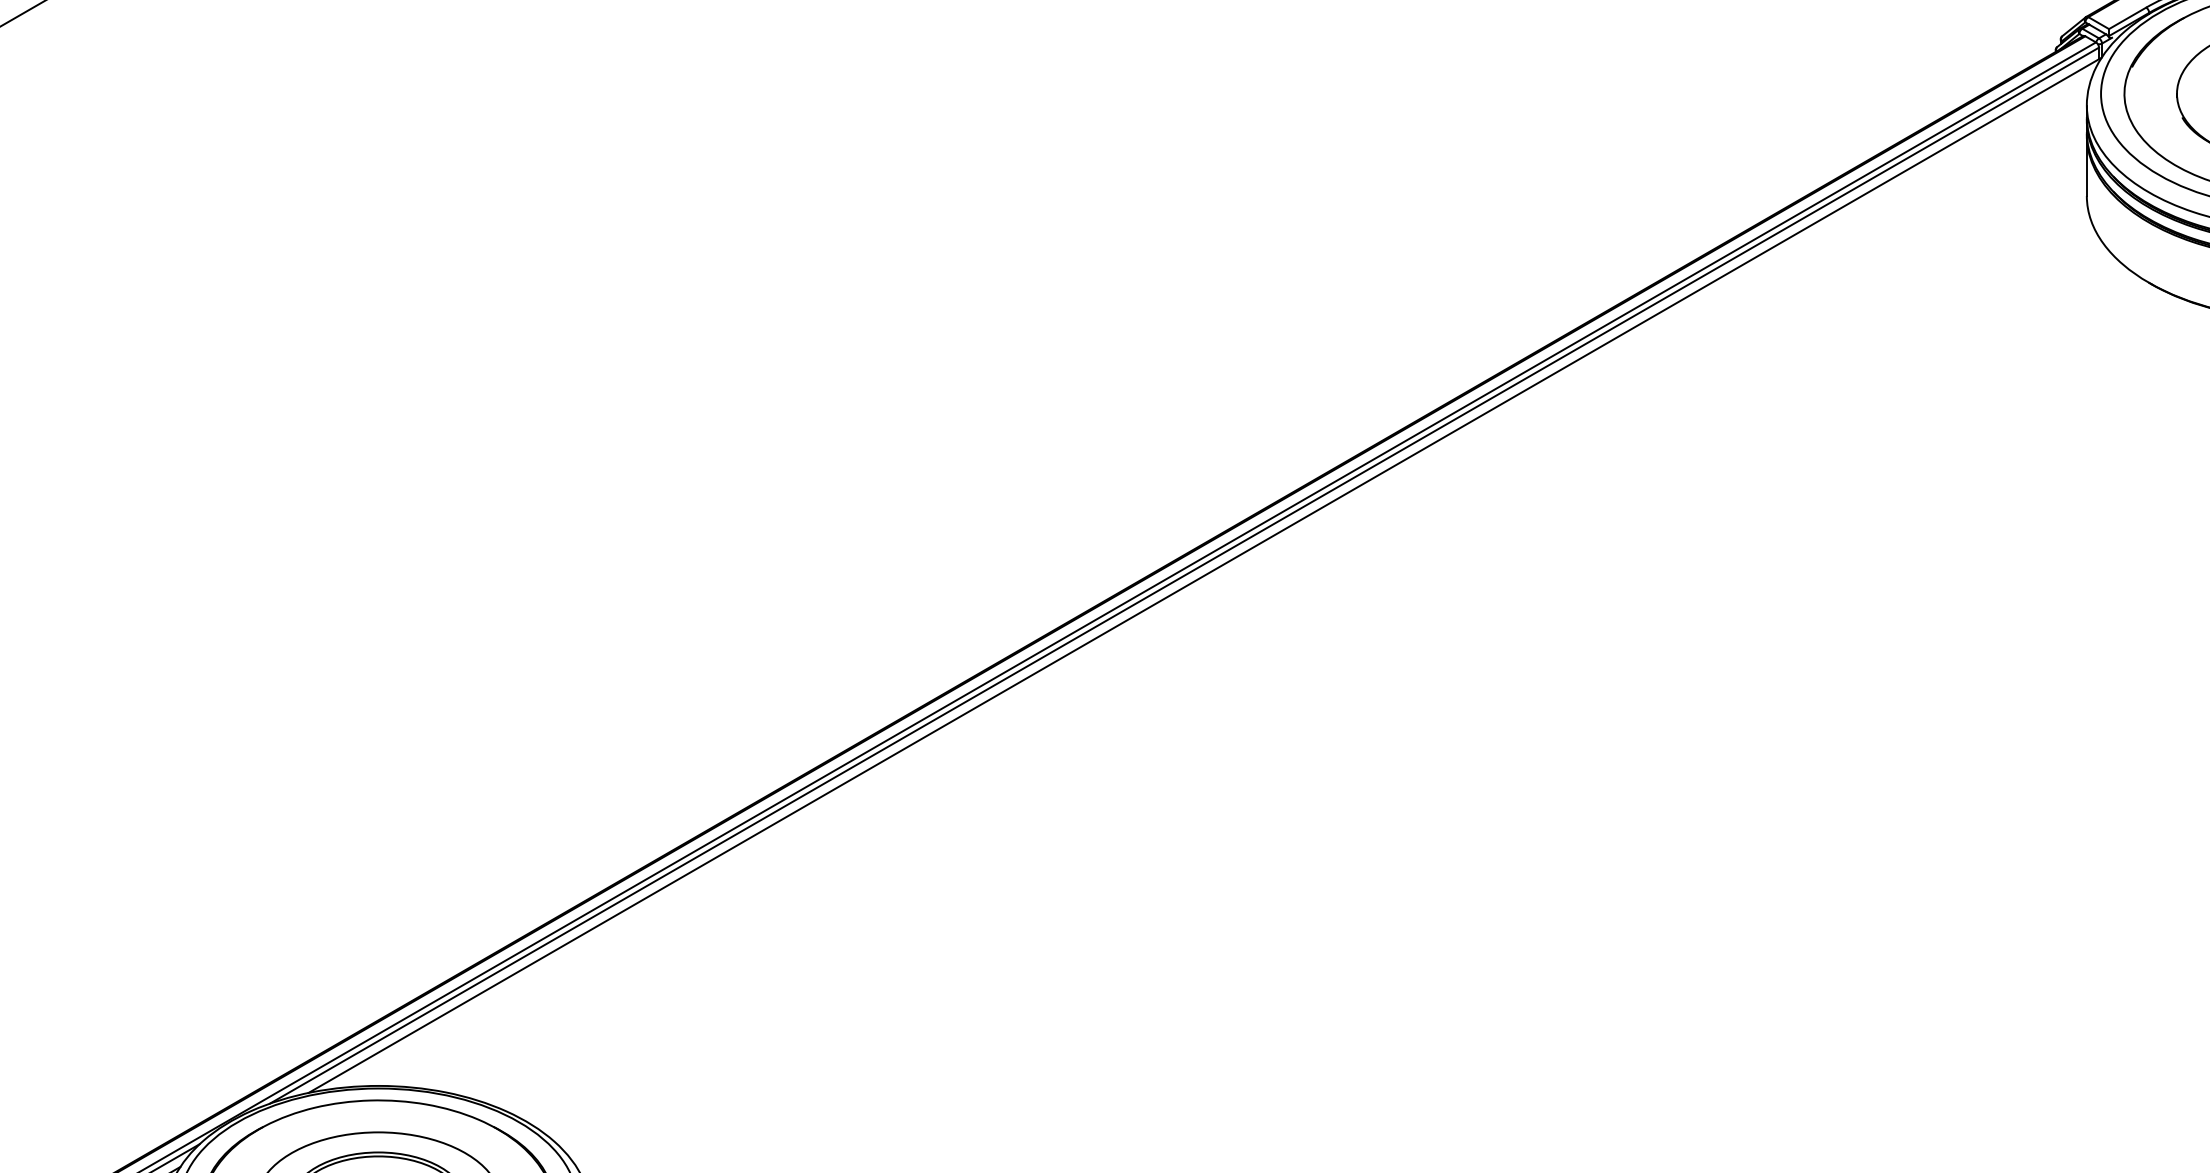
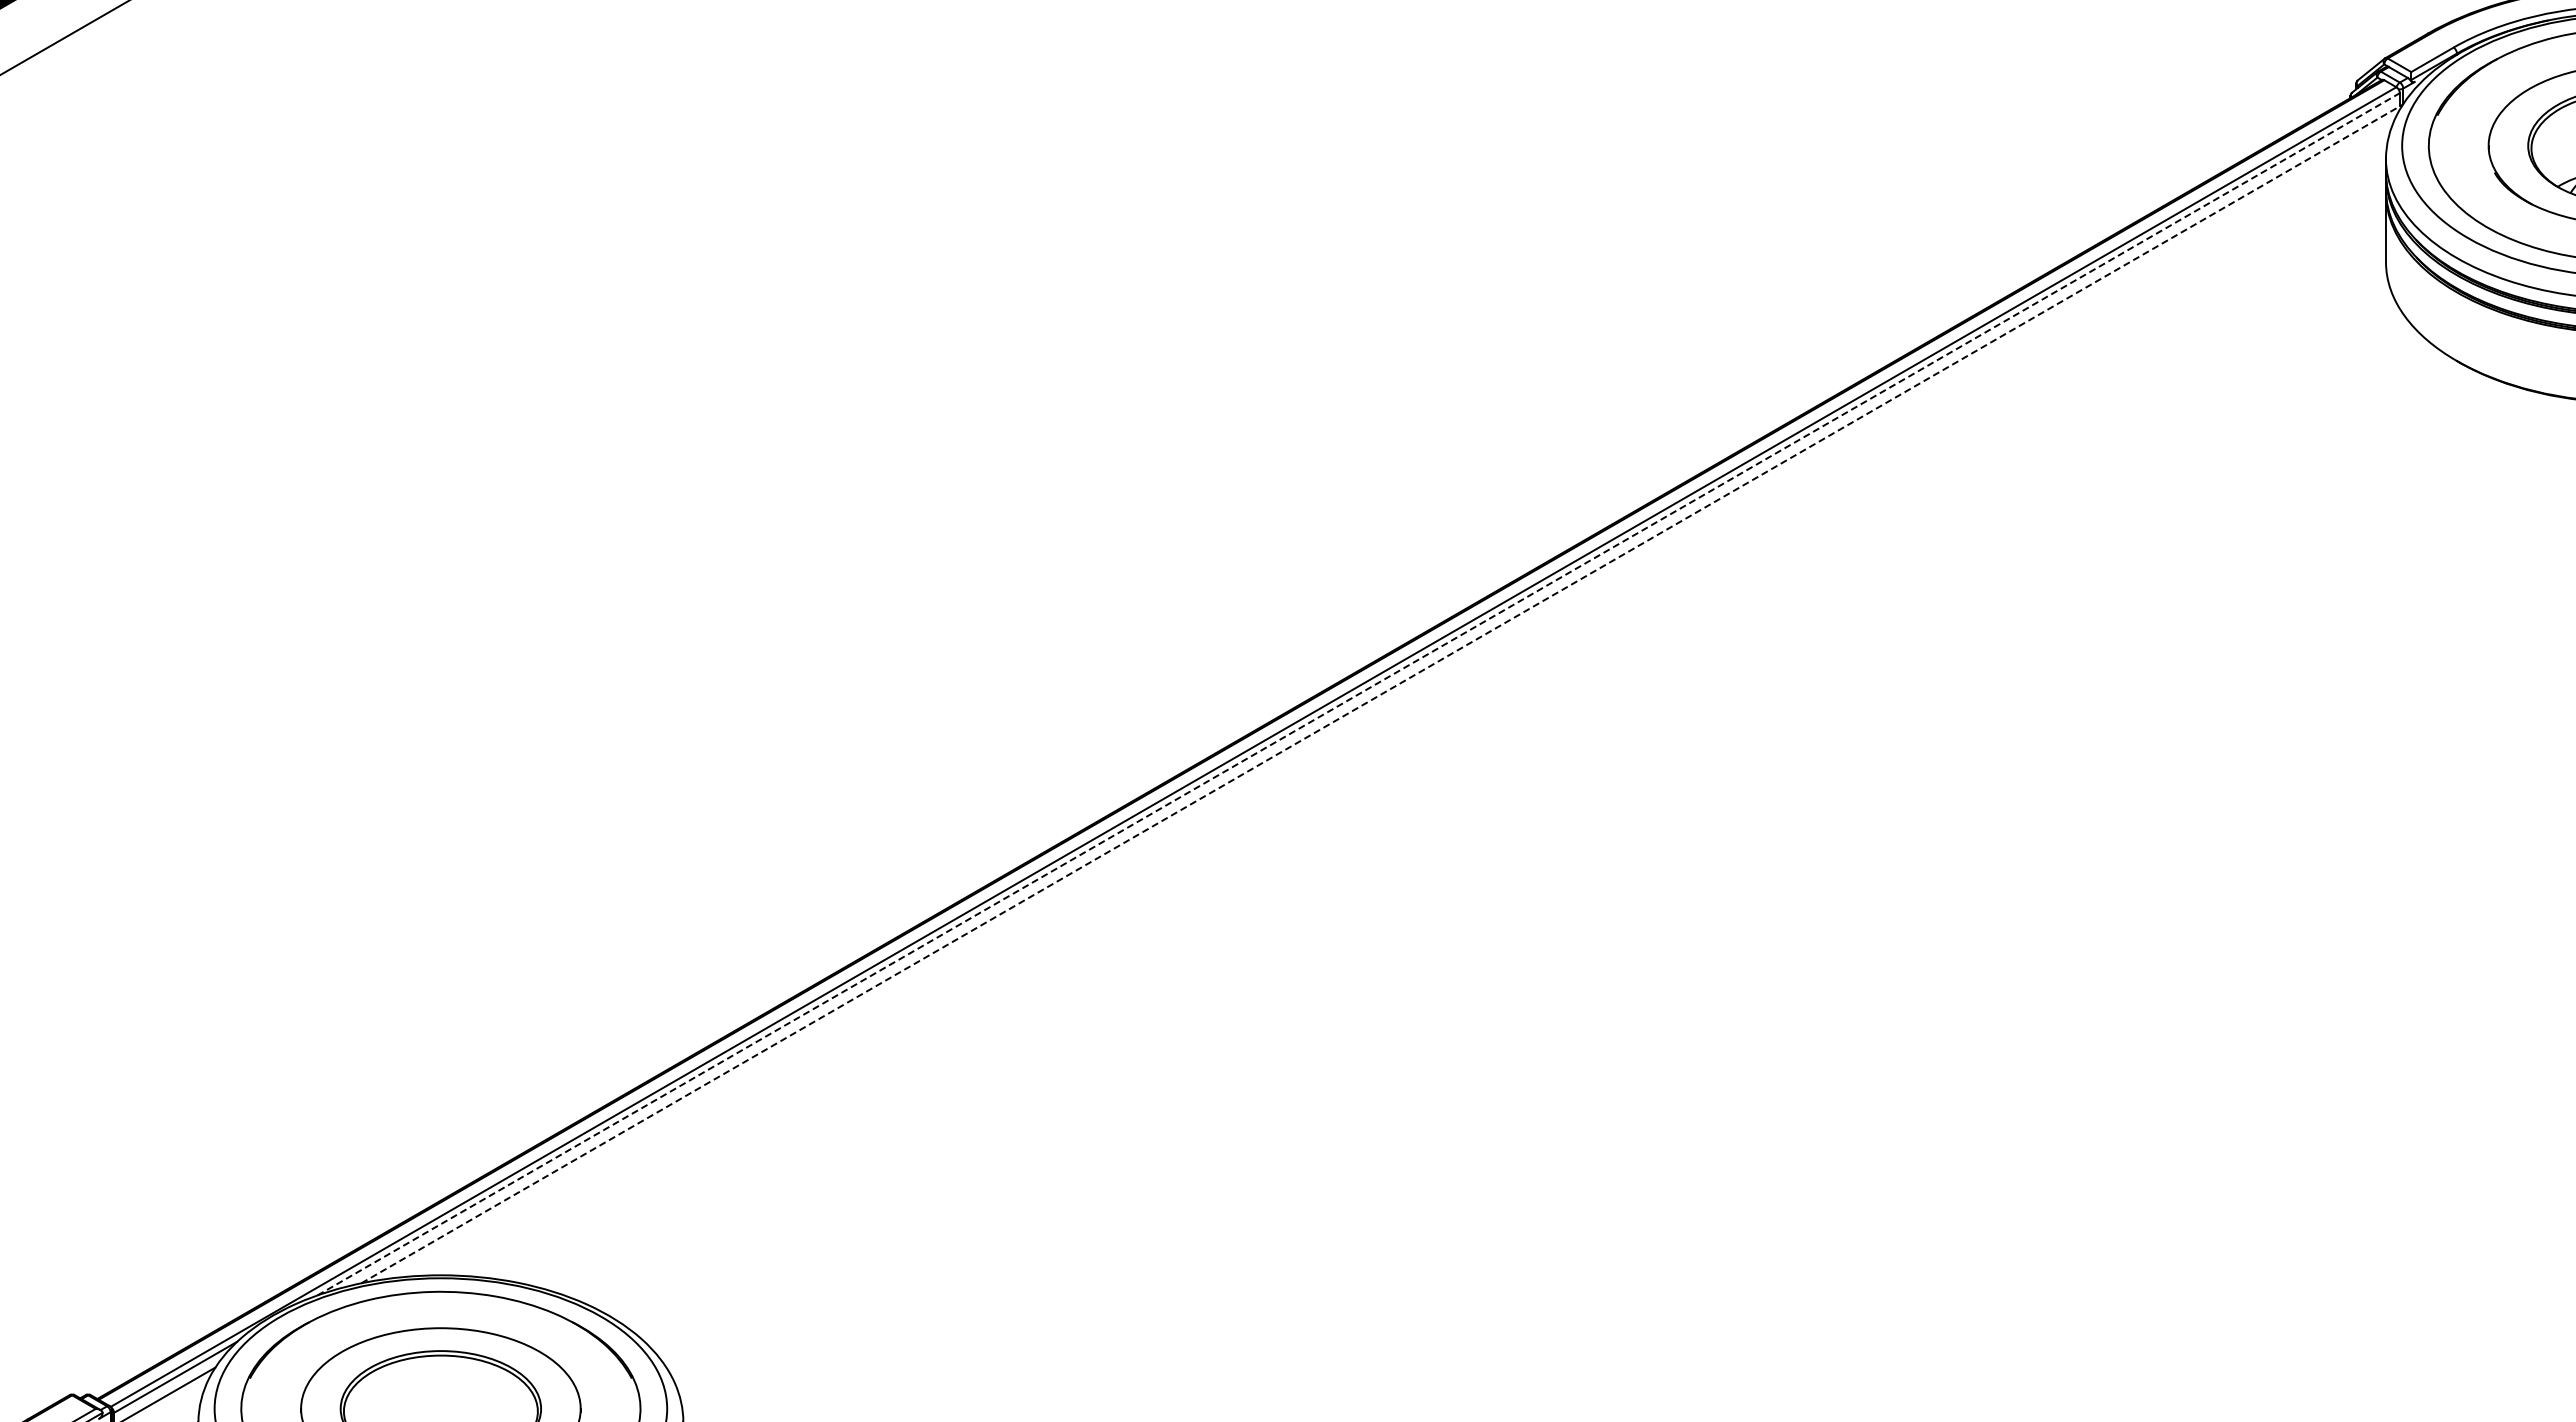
line: (1205, 574) -> (1382, 693), solid -> dashed
line: (1185, 575) -> (1359, 694), solid -> dashed

